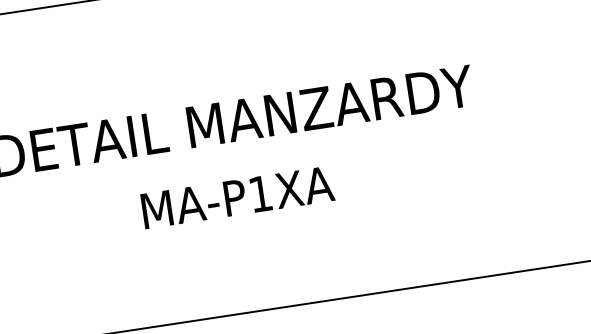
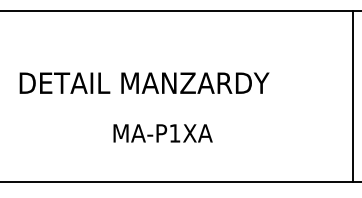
text: (236, 197) -> (162, 133), moved

